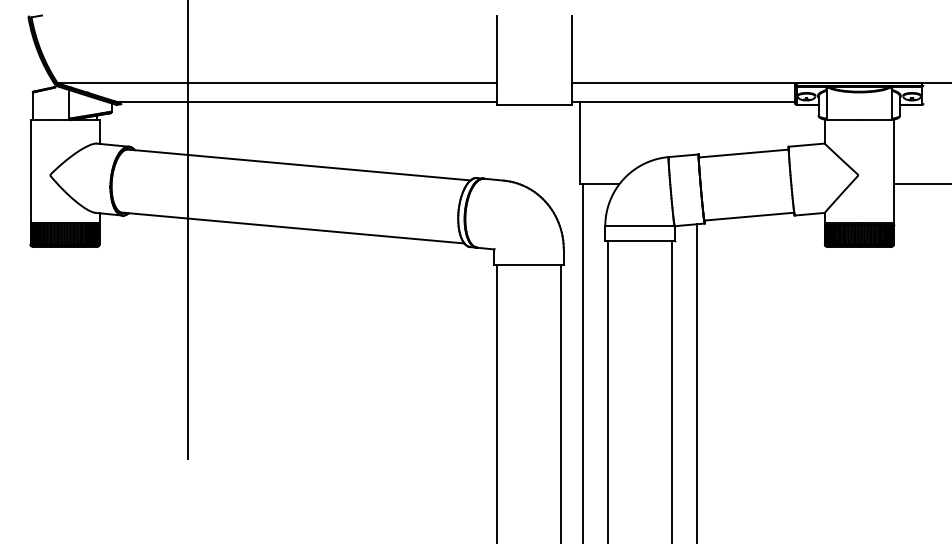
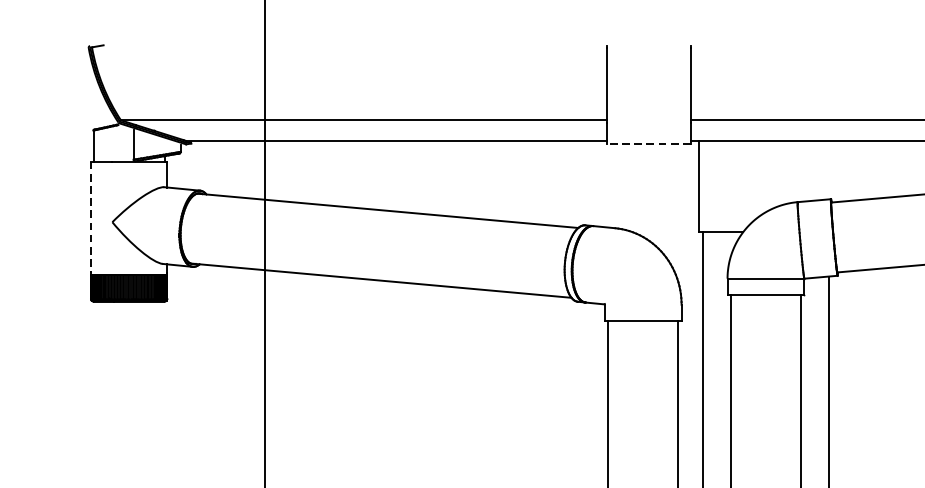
line: (534, 104) -> (649, 143), solid -> dashed
line: (30, 171) -> (90, 218), solid -> dashed

